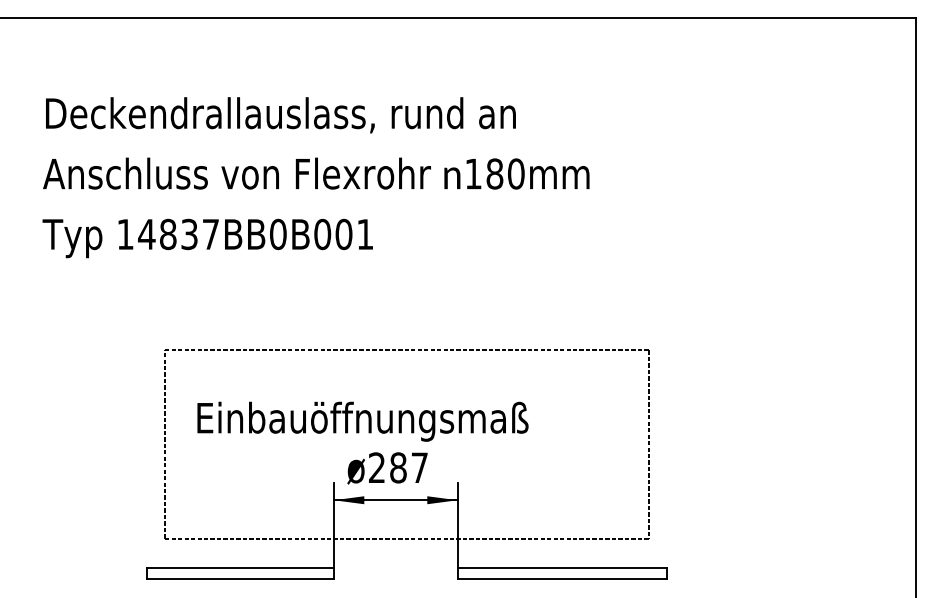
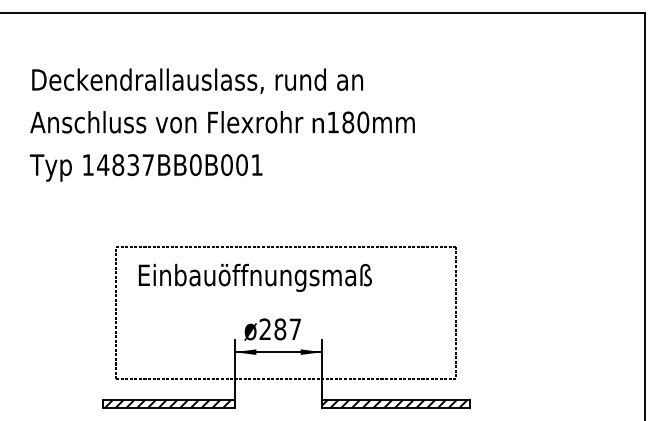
text: (361, 421) -> (254, 277), moved
hatch: (242, 573) -> (170, 403), added
hatch: (560, 573) -> (394, 403), added

